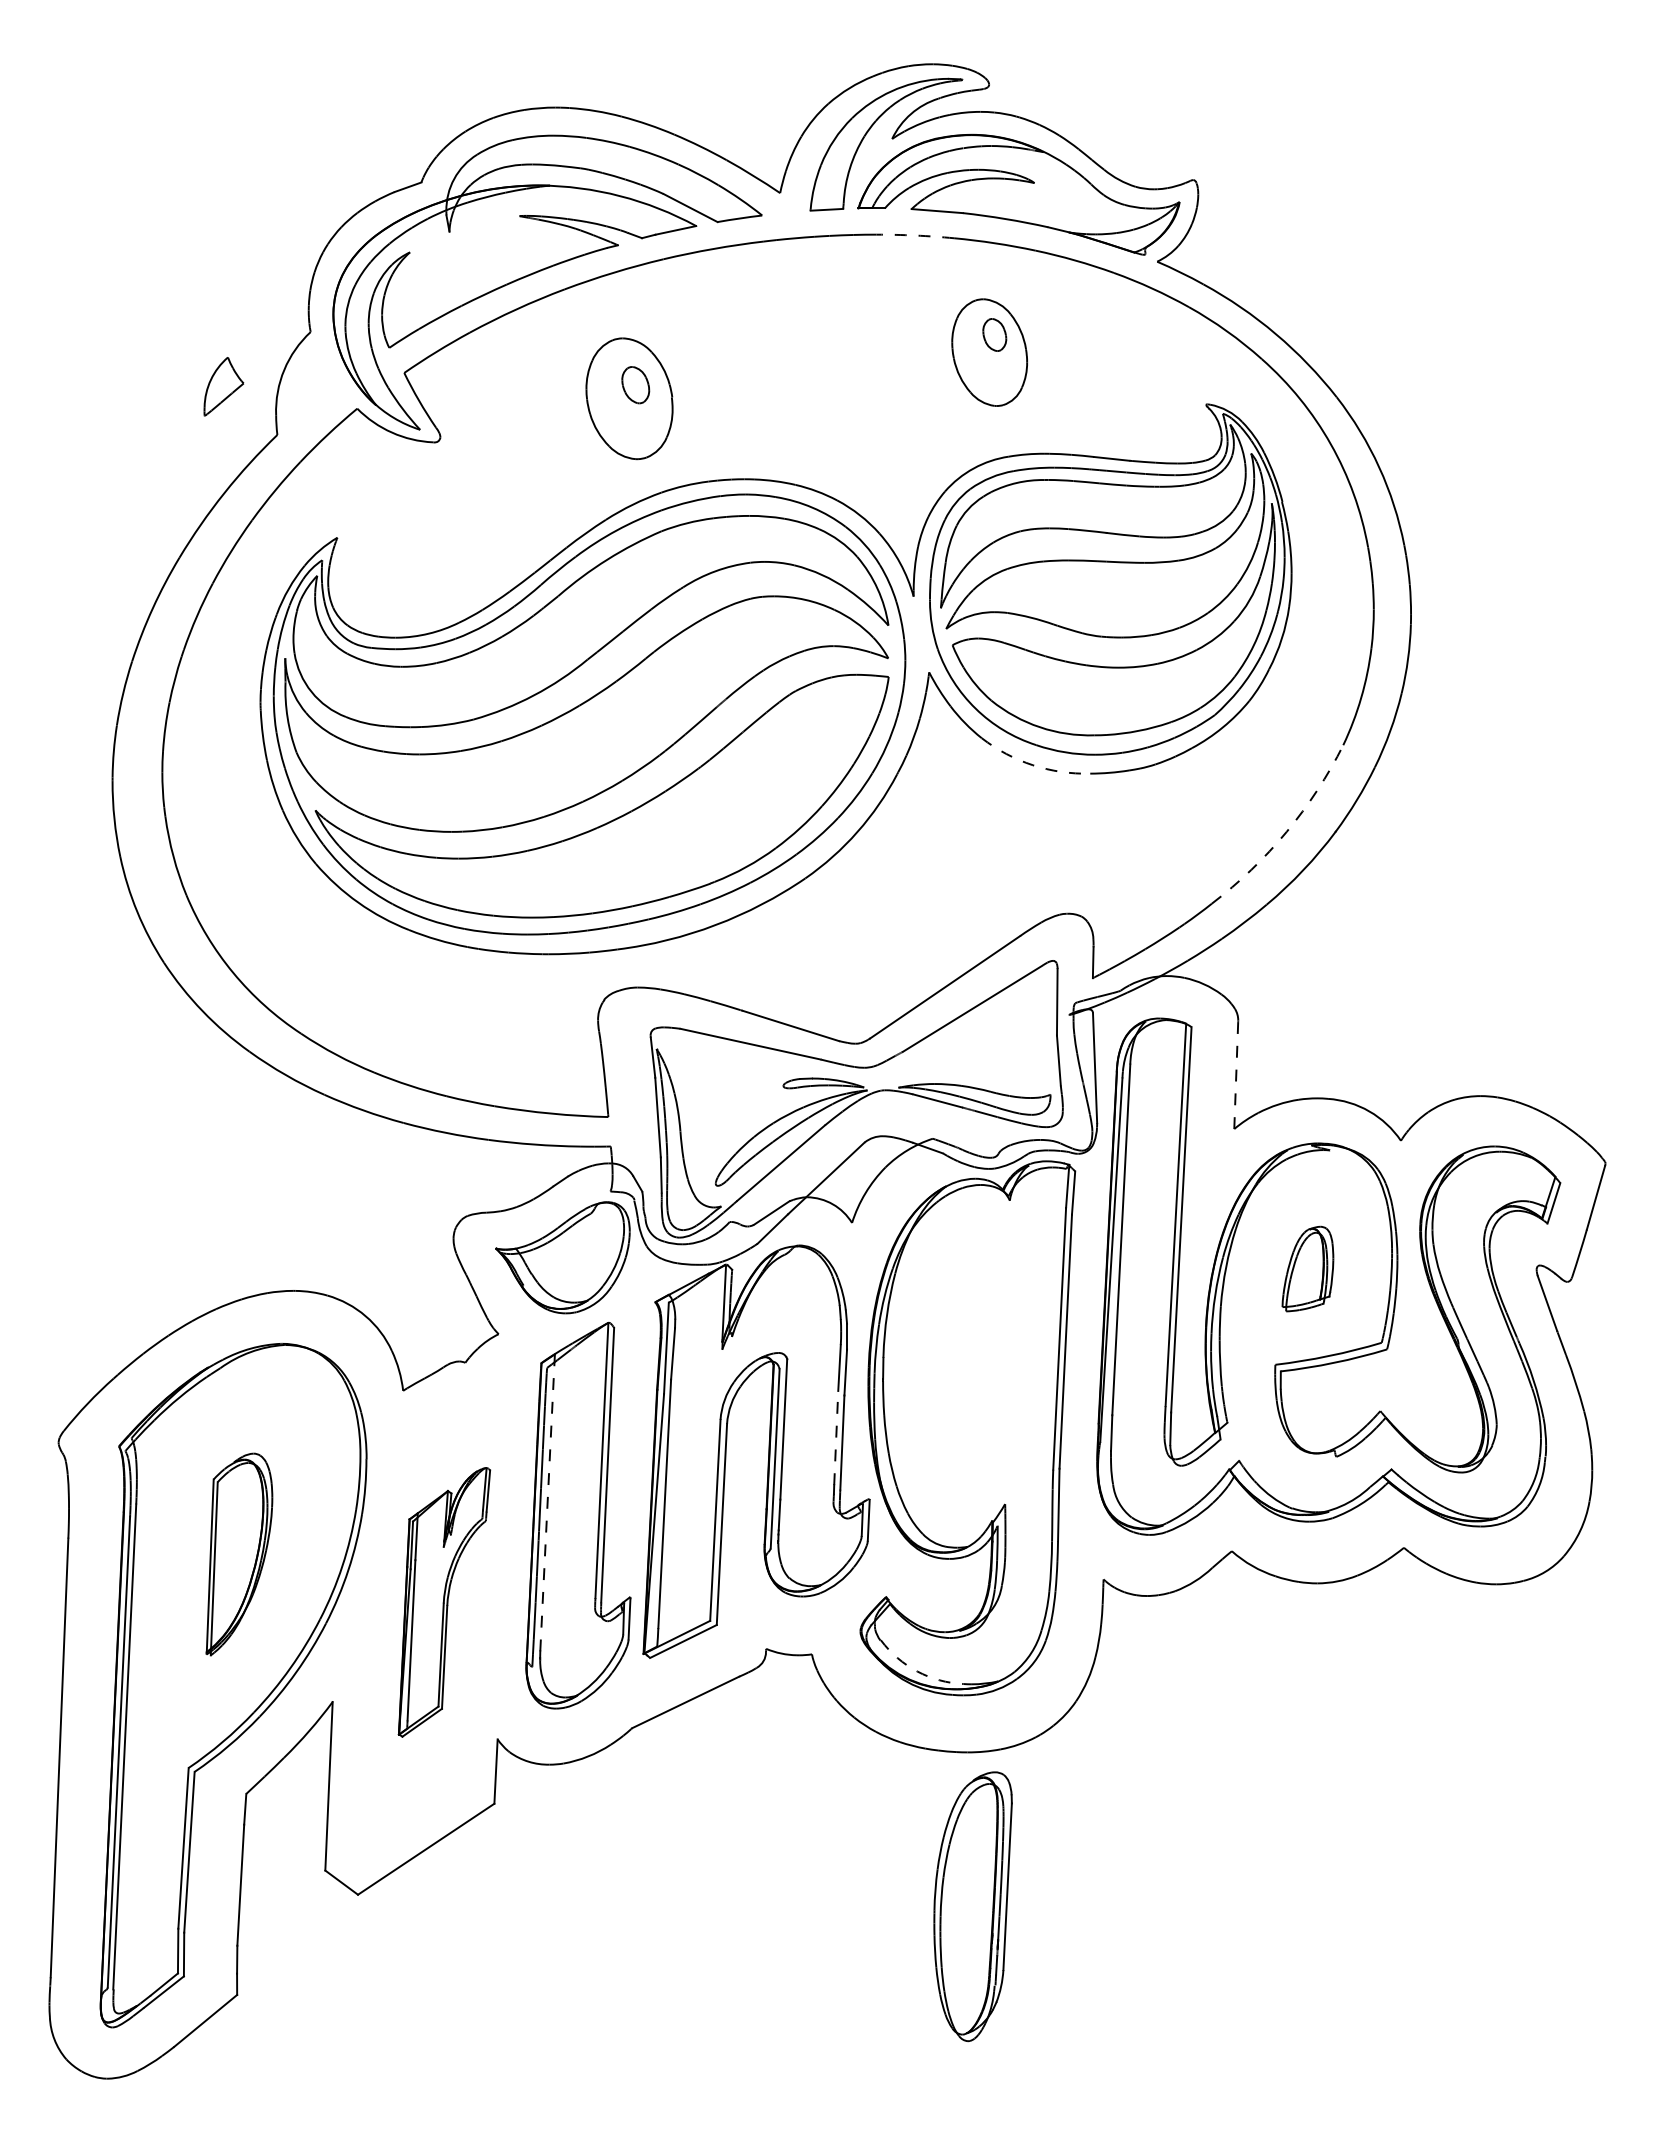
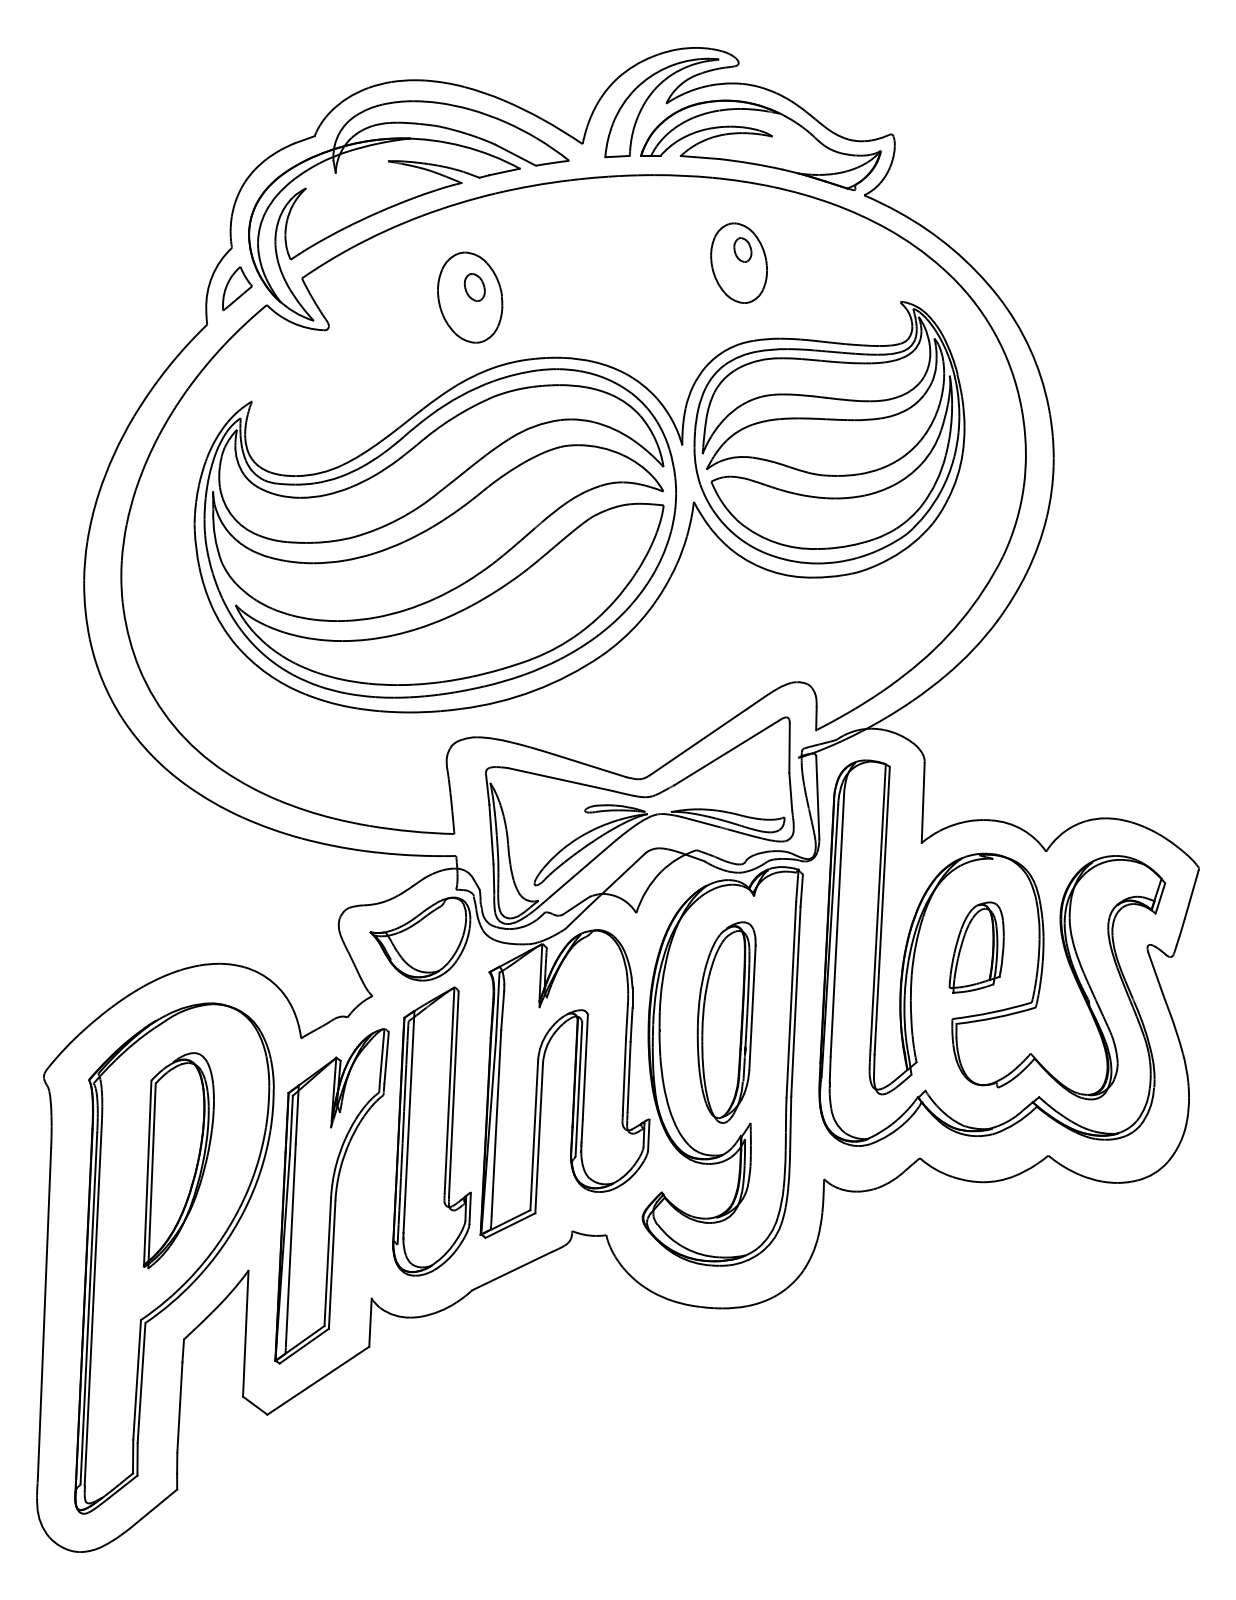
arc: (915, 235) -> (683, 175), dashed -> solid
part: (223, 386) -> (237, 288), moved
arc: (1032, 765) -> (771, 571), dashed -> solid
arc: (1286, 831) -> (960, 620), dashed -> solid
line: (1236, 1075) -> (923, 802), dashed -> solid
part: (1307, 1268) -> (976, 947), size x1.43
line: (836, 1437) -> (624, 1073), dashed -> solid
line: (547, 1502) -> (408, 1121), dashed -> solid
part: (239, 1554) -> (178, 1160), size x1.43
part: (444, 1602) -> (332, 1196), size x1.67
arc: (917, 1671) -> (685, 1248), dashed -> solid
part: (972, 1906) -> (726, 1022), moved

